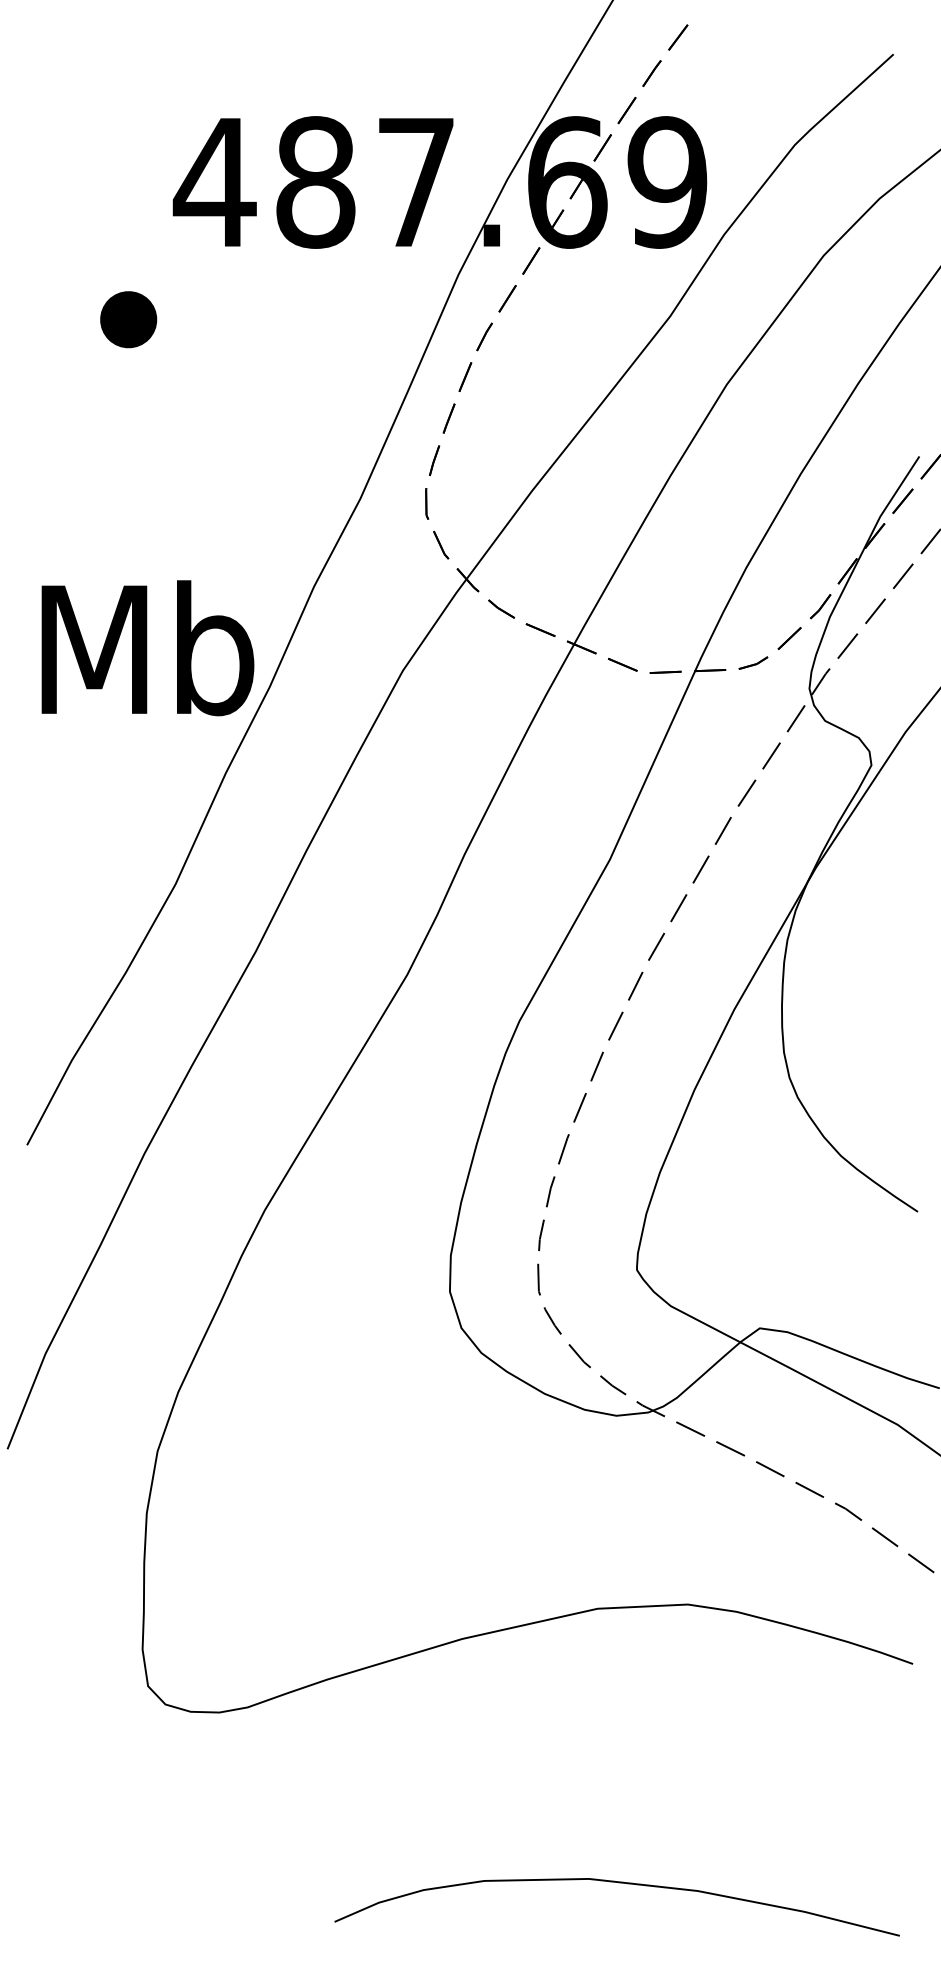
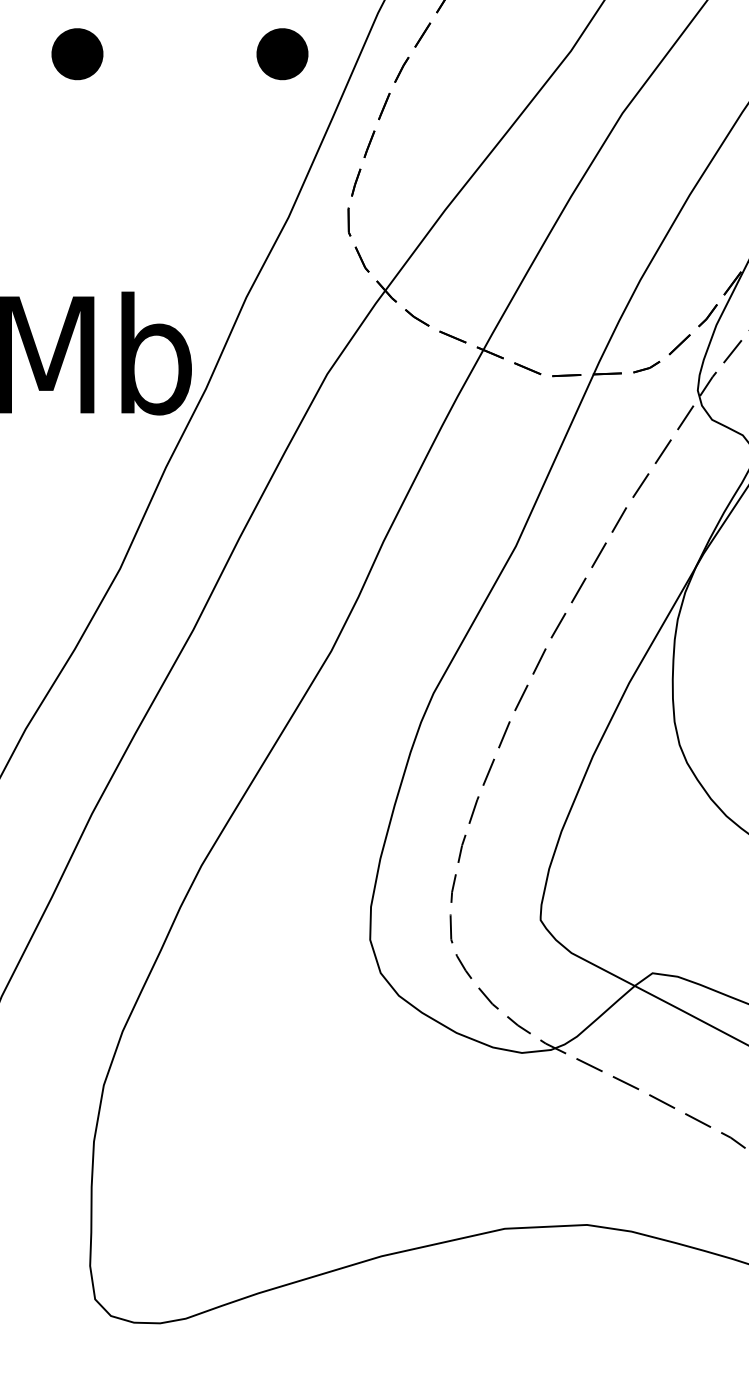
part: (353, 319) -> (282, 54), added

